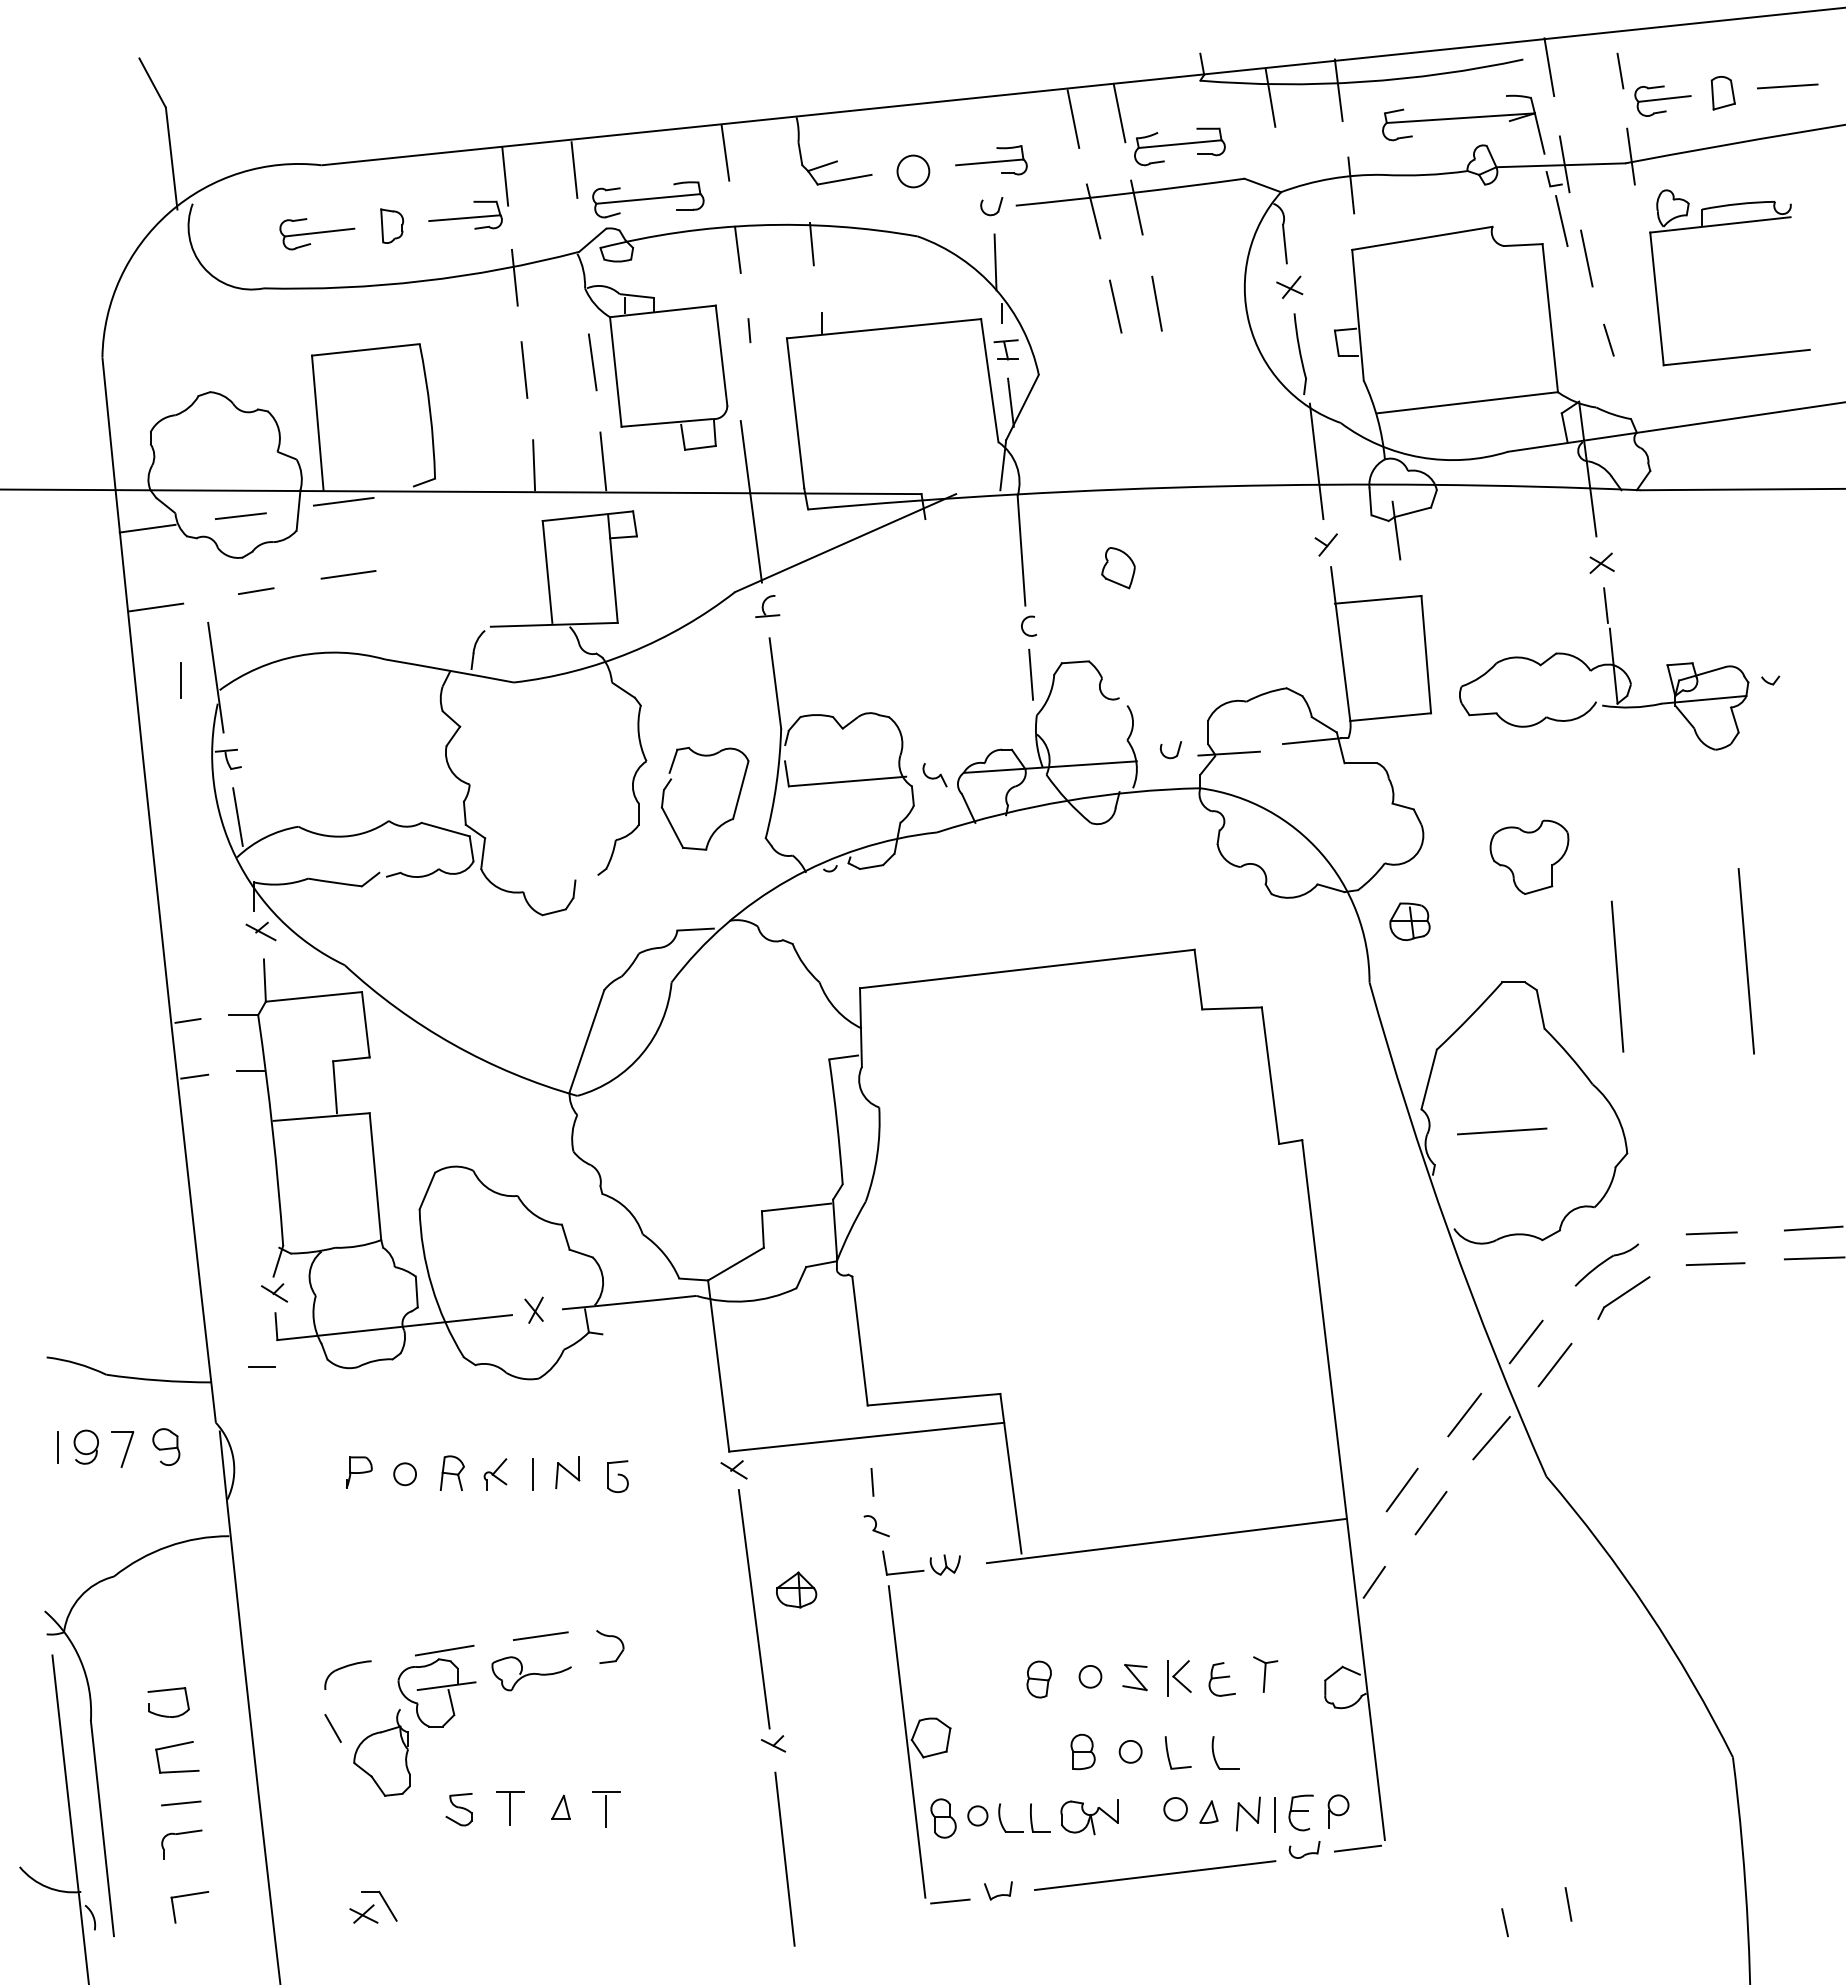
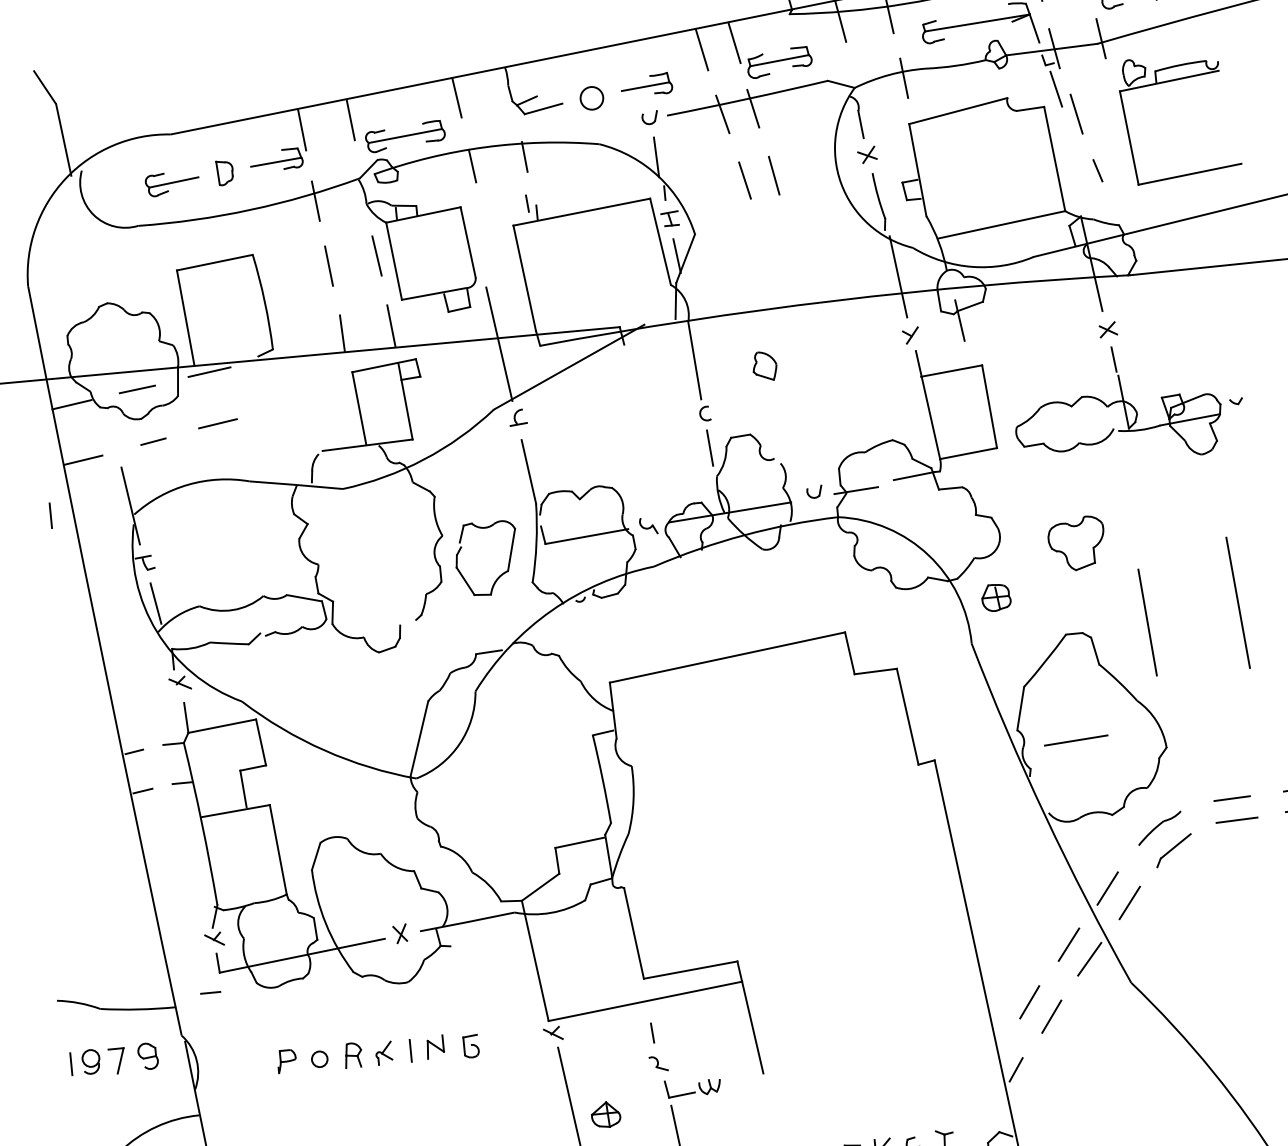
line: (749, 330) -> (527, 203), moved
line: (180, 680) -> (50, 515), moved
line: (1166, 1540) -> (865, 1054), removed

